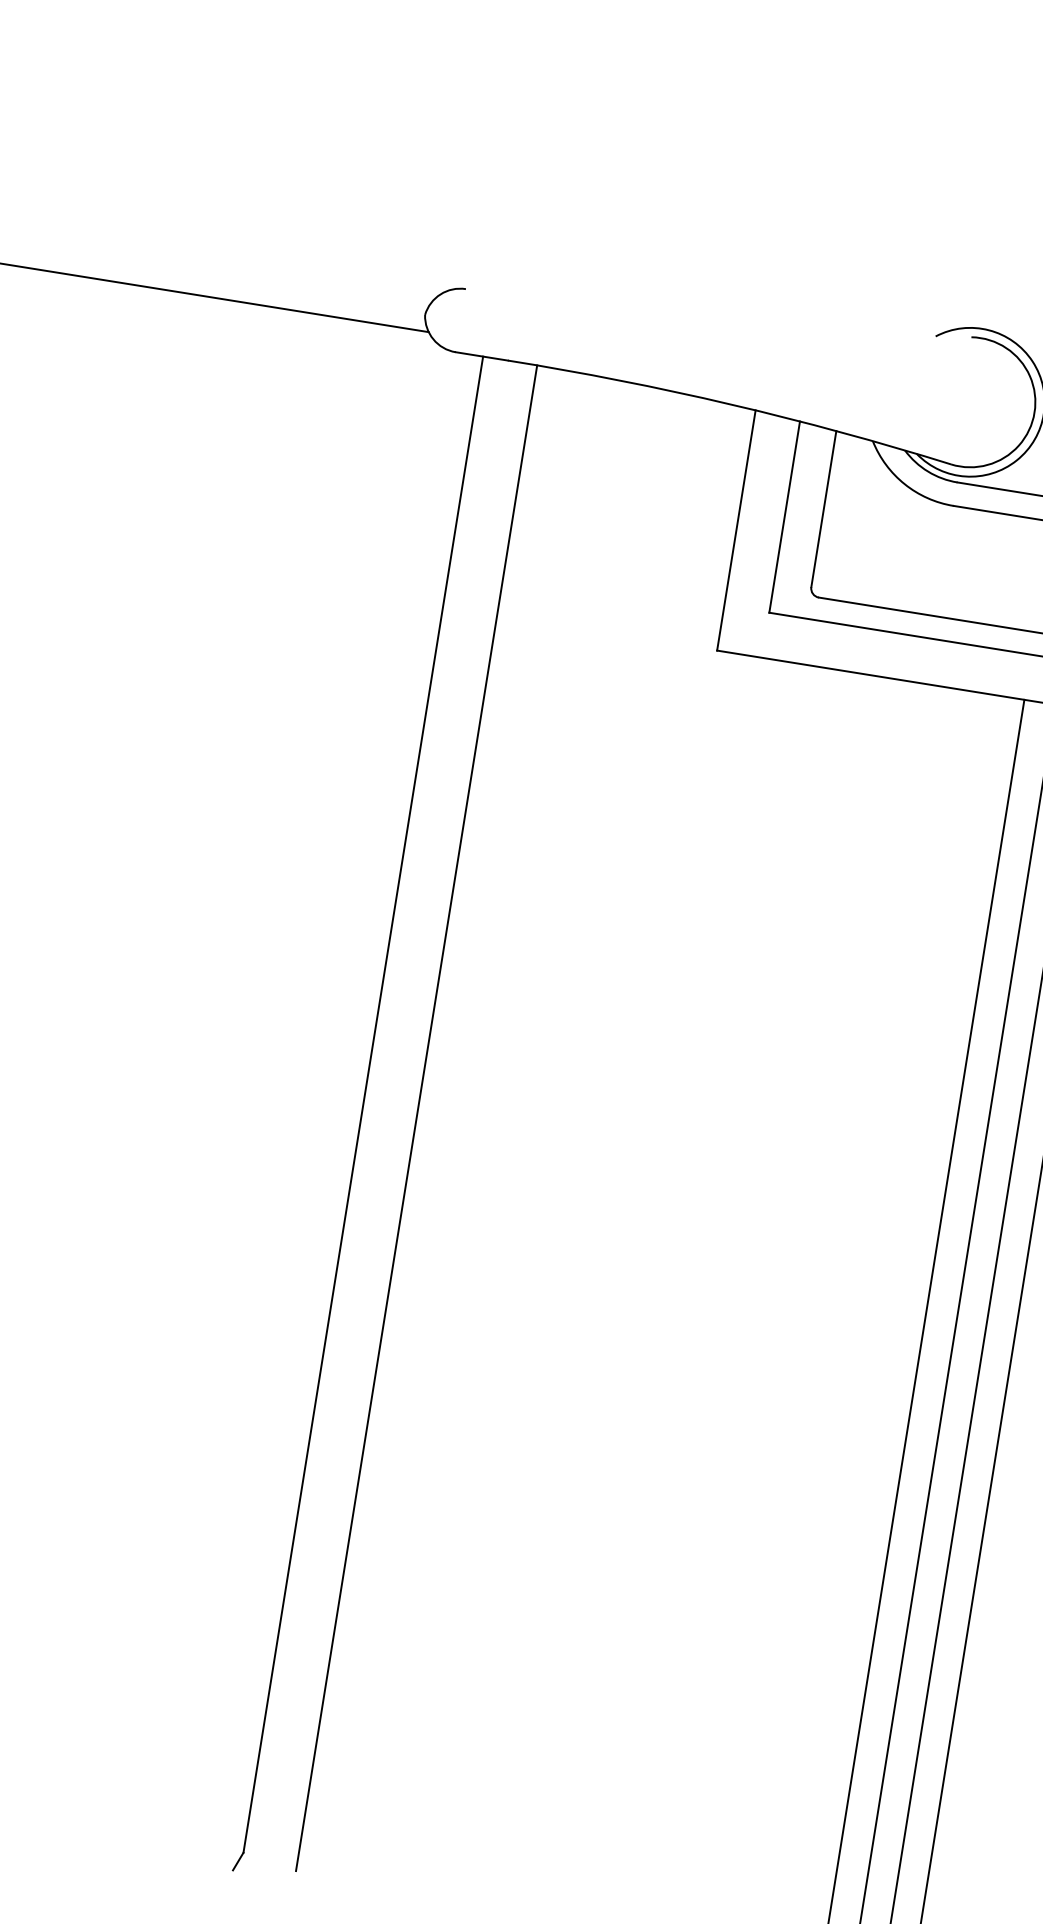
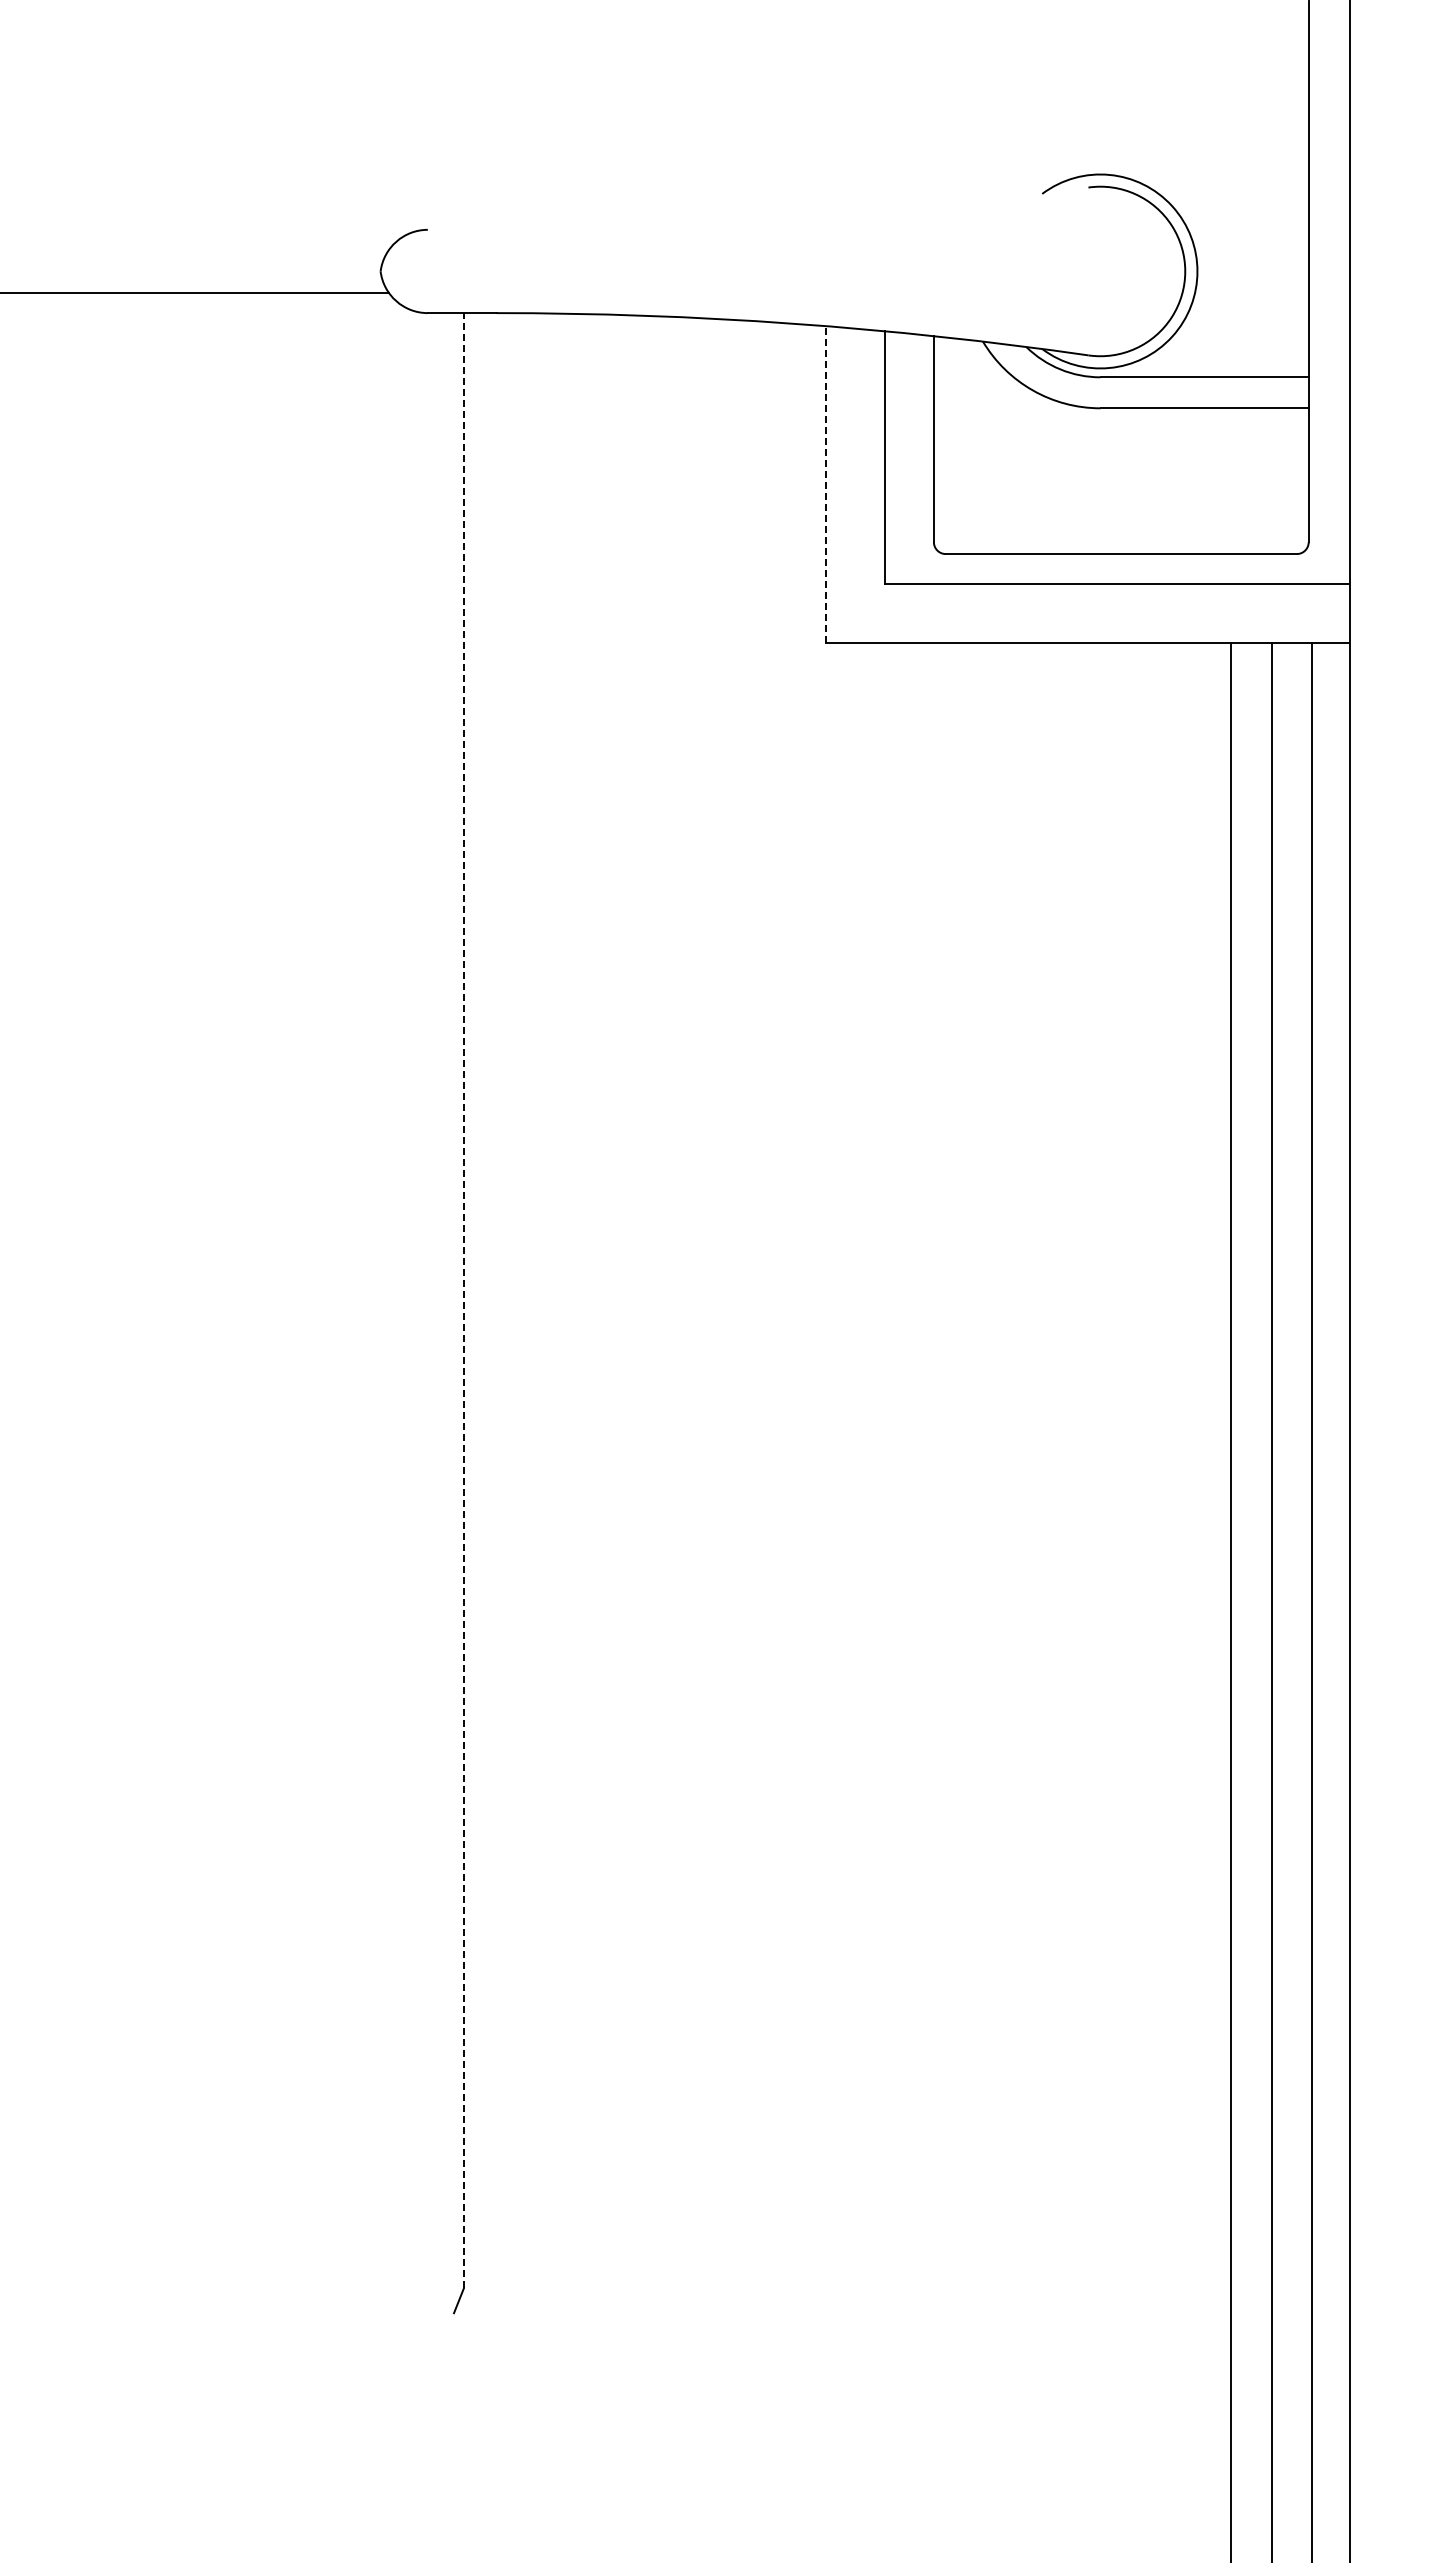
line: (736, 530) -> (825, 484), solid -> dashed
line: (363, 1104) -> (463, 1300), solid -> dashed
line: (416, 1118) -> (535, 1307), removed

